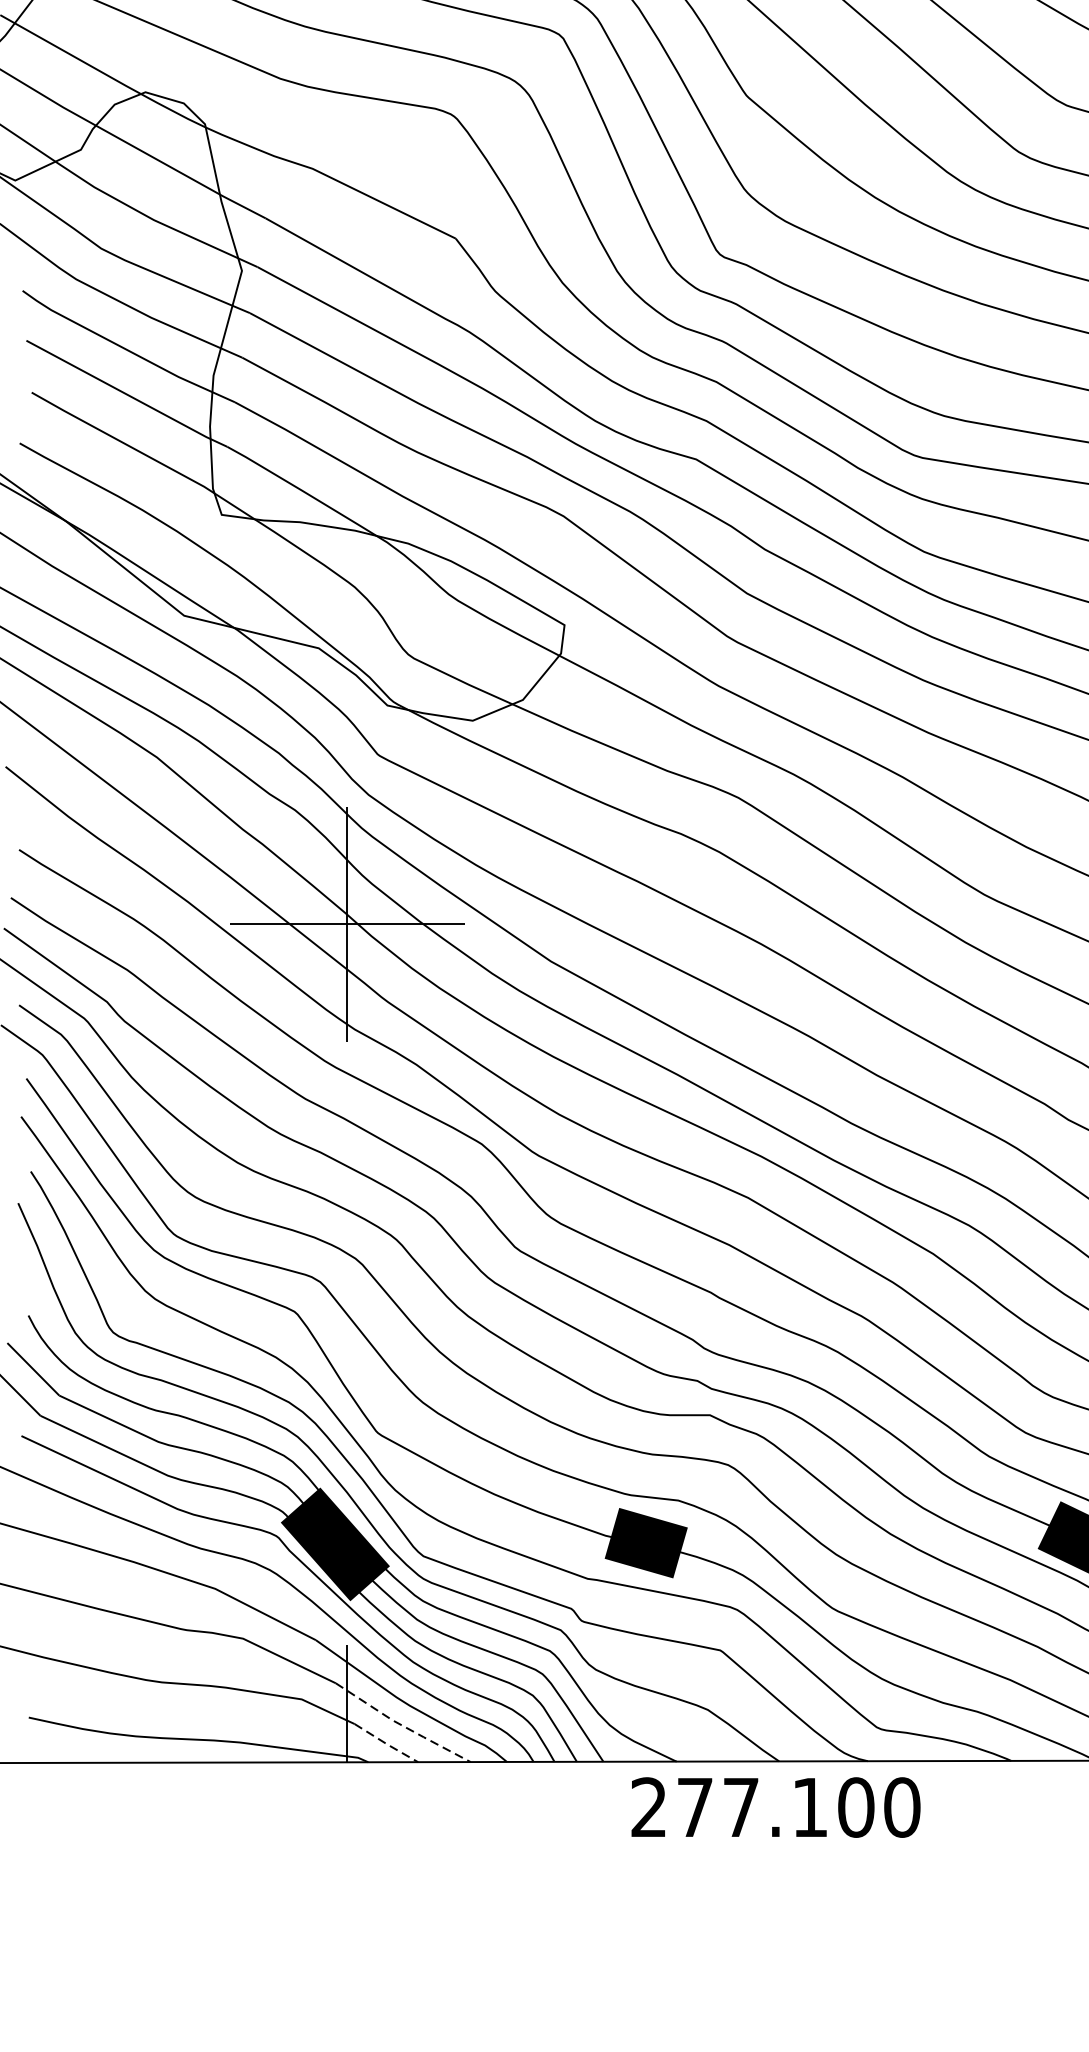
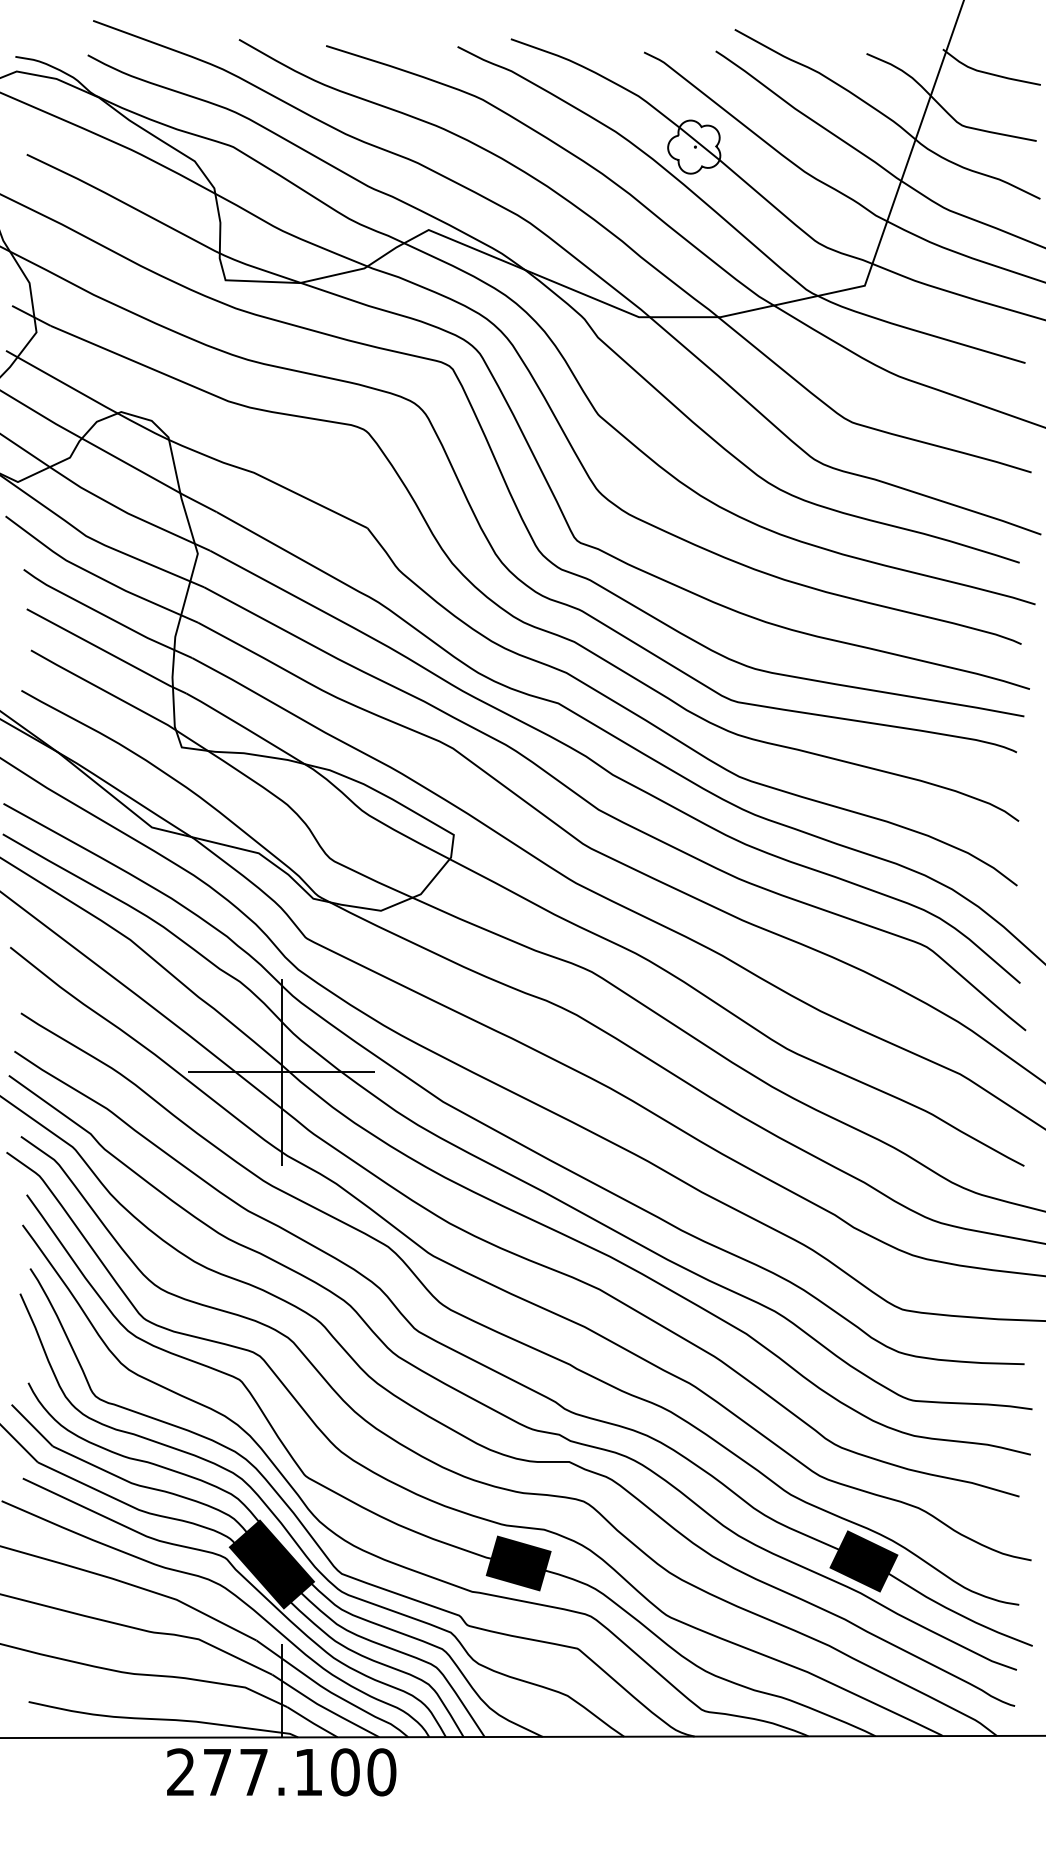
line: (401, 1725) -> (324, 1708), dashed -> solid
line: (386, 1744) -> (312, 1723), dashed -> solid
text: (775, 1807) -> (281, 1772), moved

